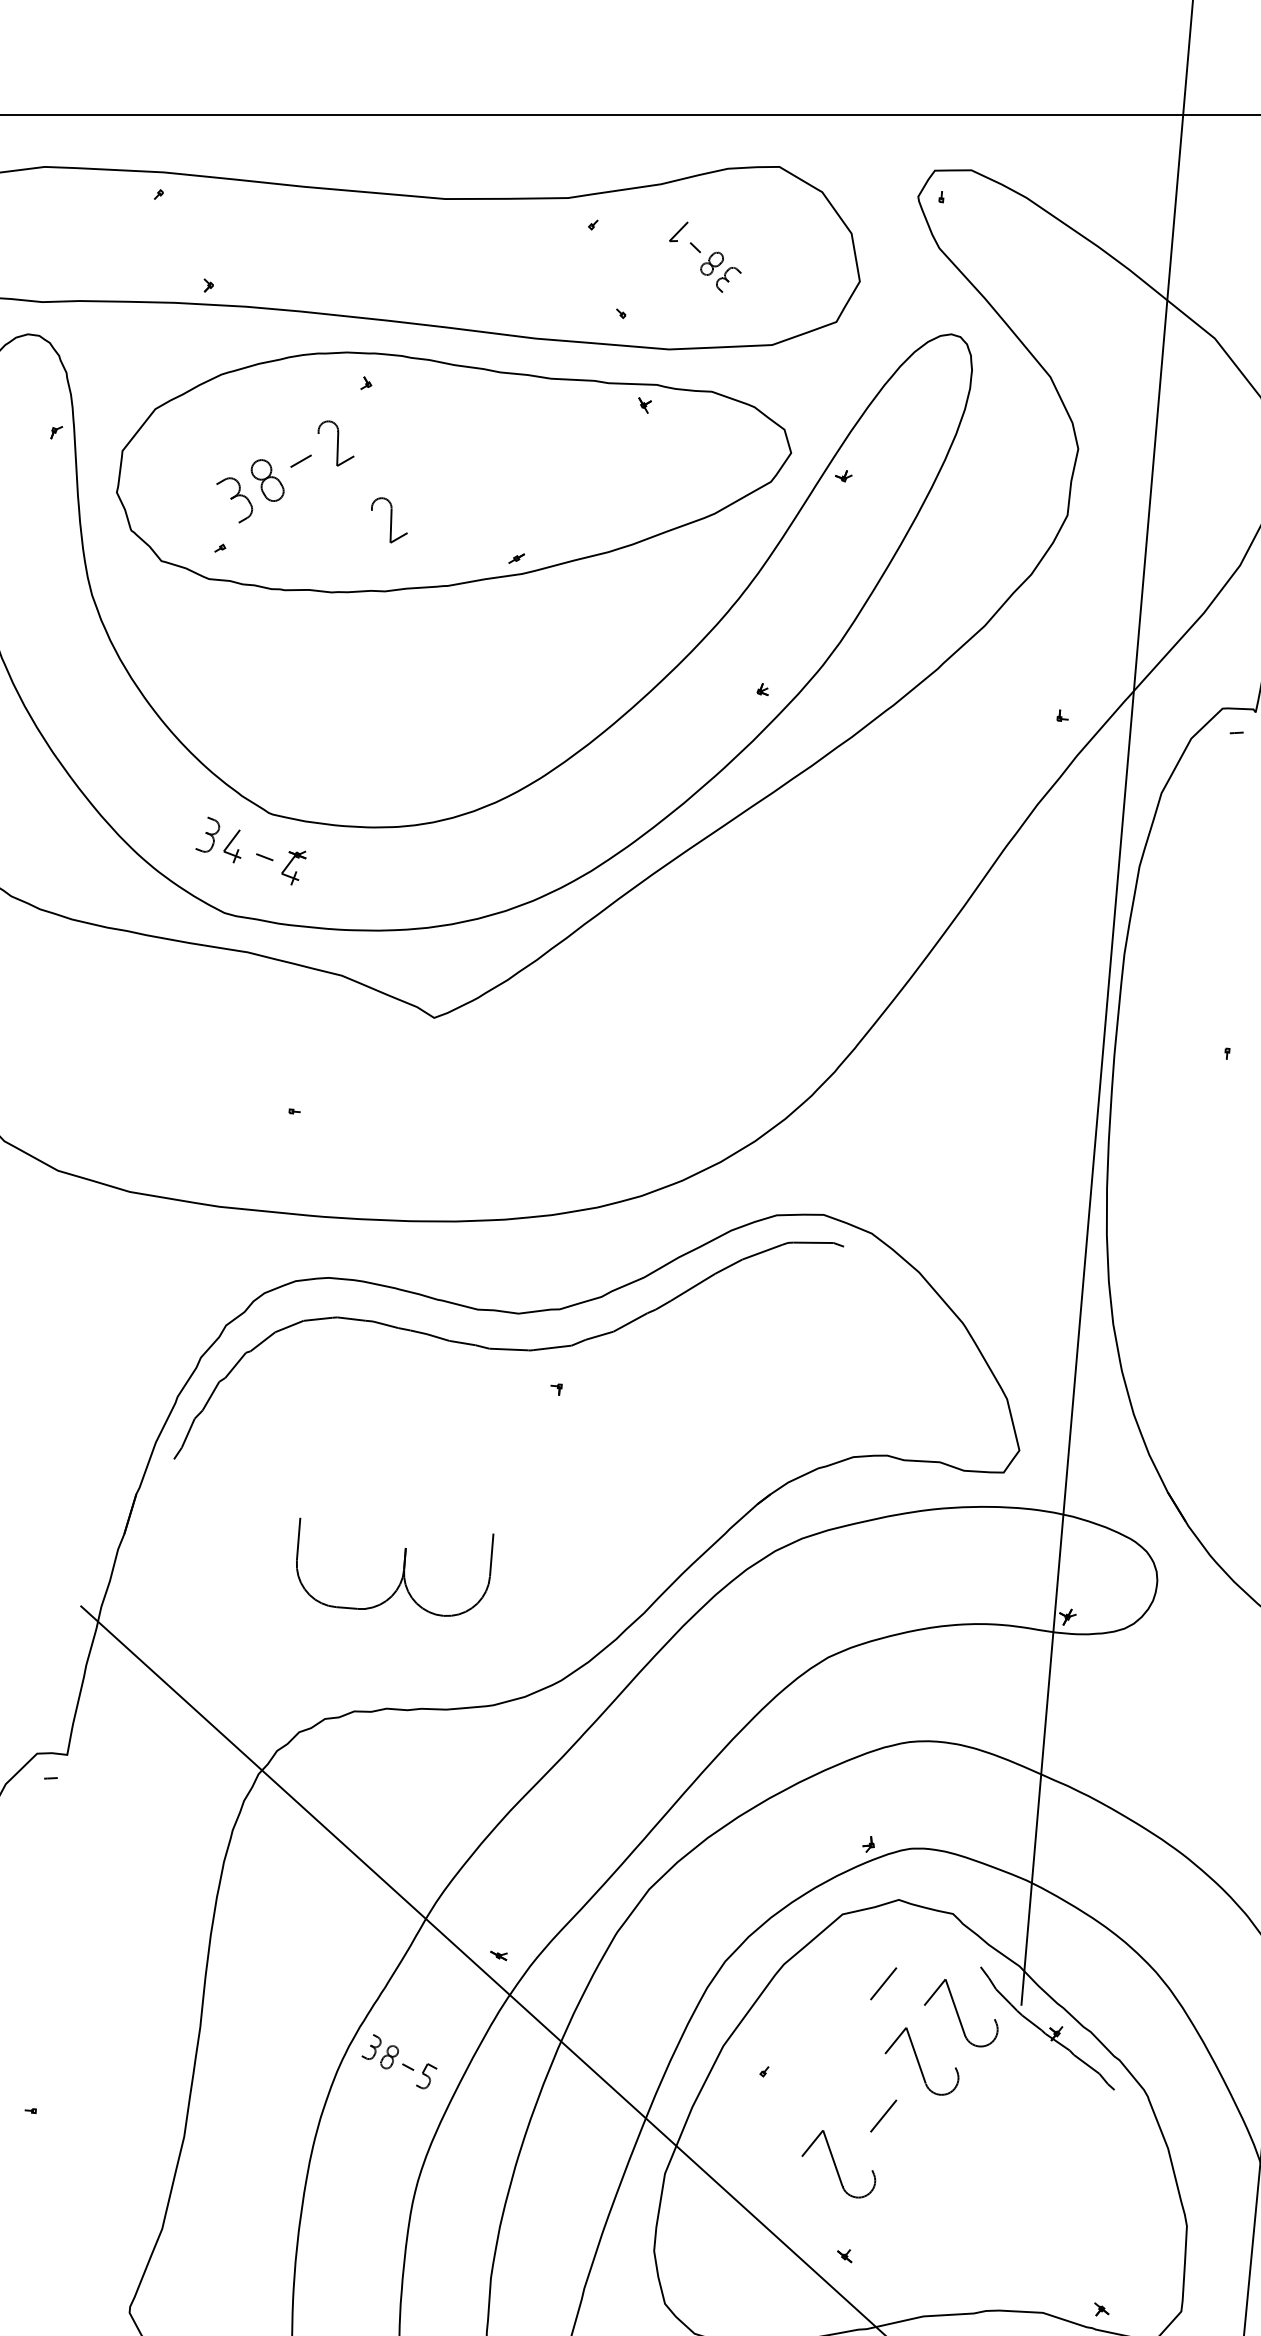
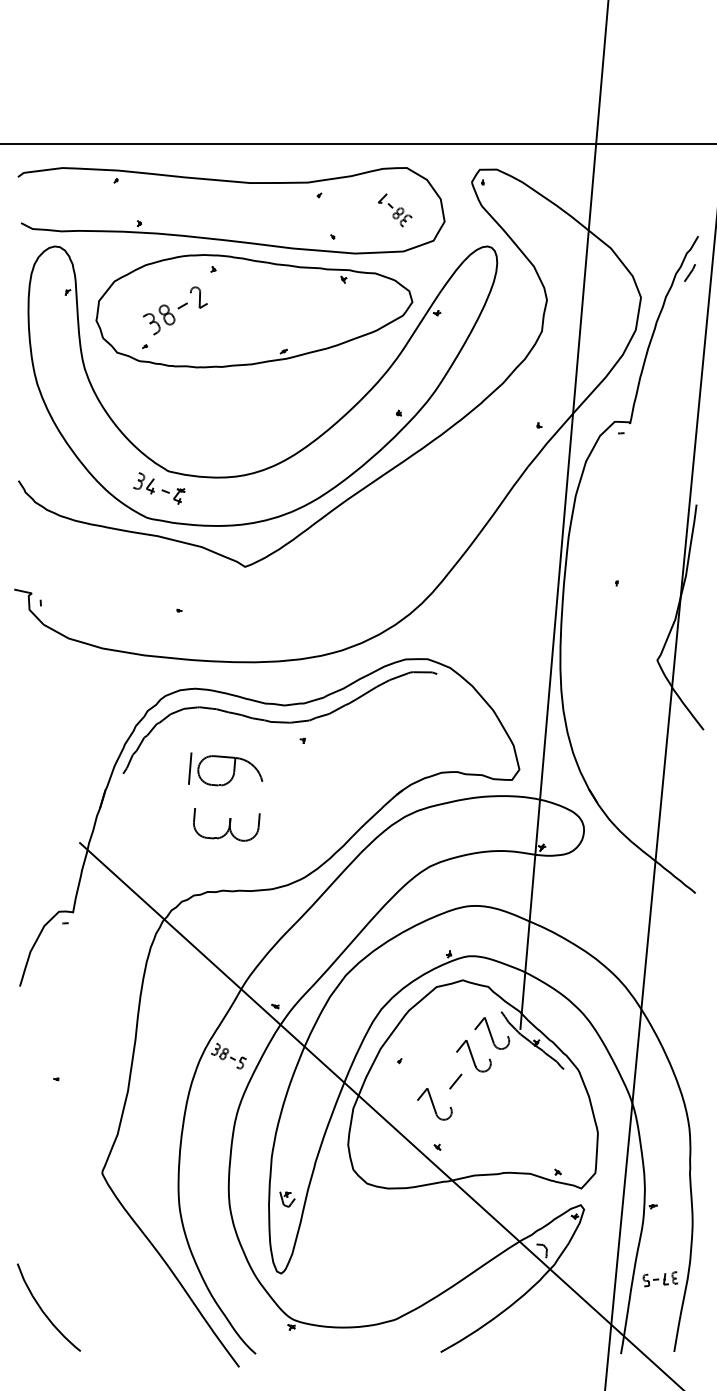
part: (705, 257) -> (395, 210), moved
part: (388, 519) -> (223, 333), removed
part: (392, 1450) -> (225, 769), added
part: (394, 1567) -> (226, 824), size x0.71
line: (883, 1983) -> (455, 1019), removed

